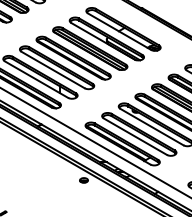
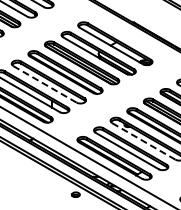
line: (53, 70) -> (45, 84), solid -> dashed
line: (151, 127) -> (143, 141), solid -> dashed

